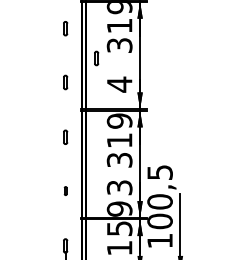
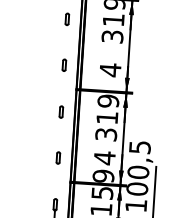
part: (96, 58) -> (92, 46), removed
text: (119, 187) -> (104, 157), 3 -> 4
part: (65, 190) -> (58, 157), size x1.67

